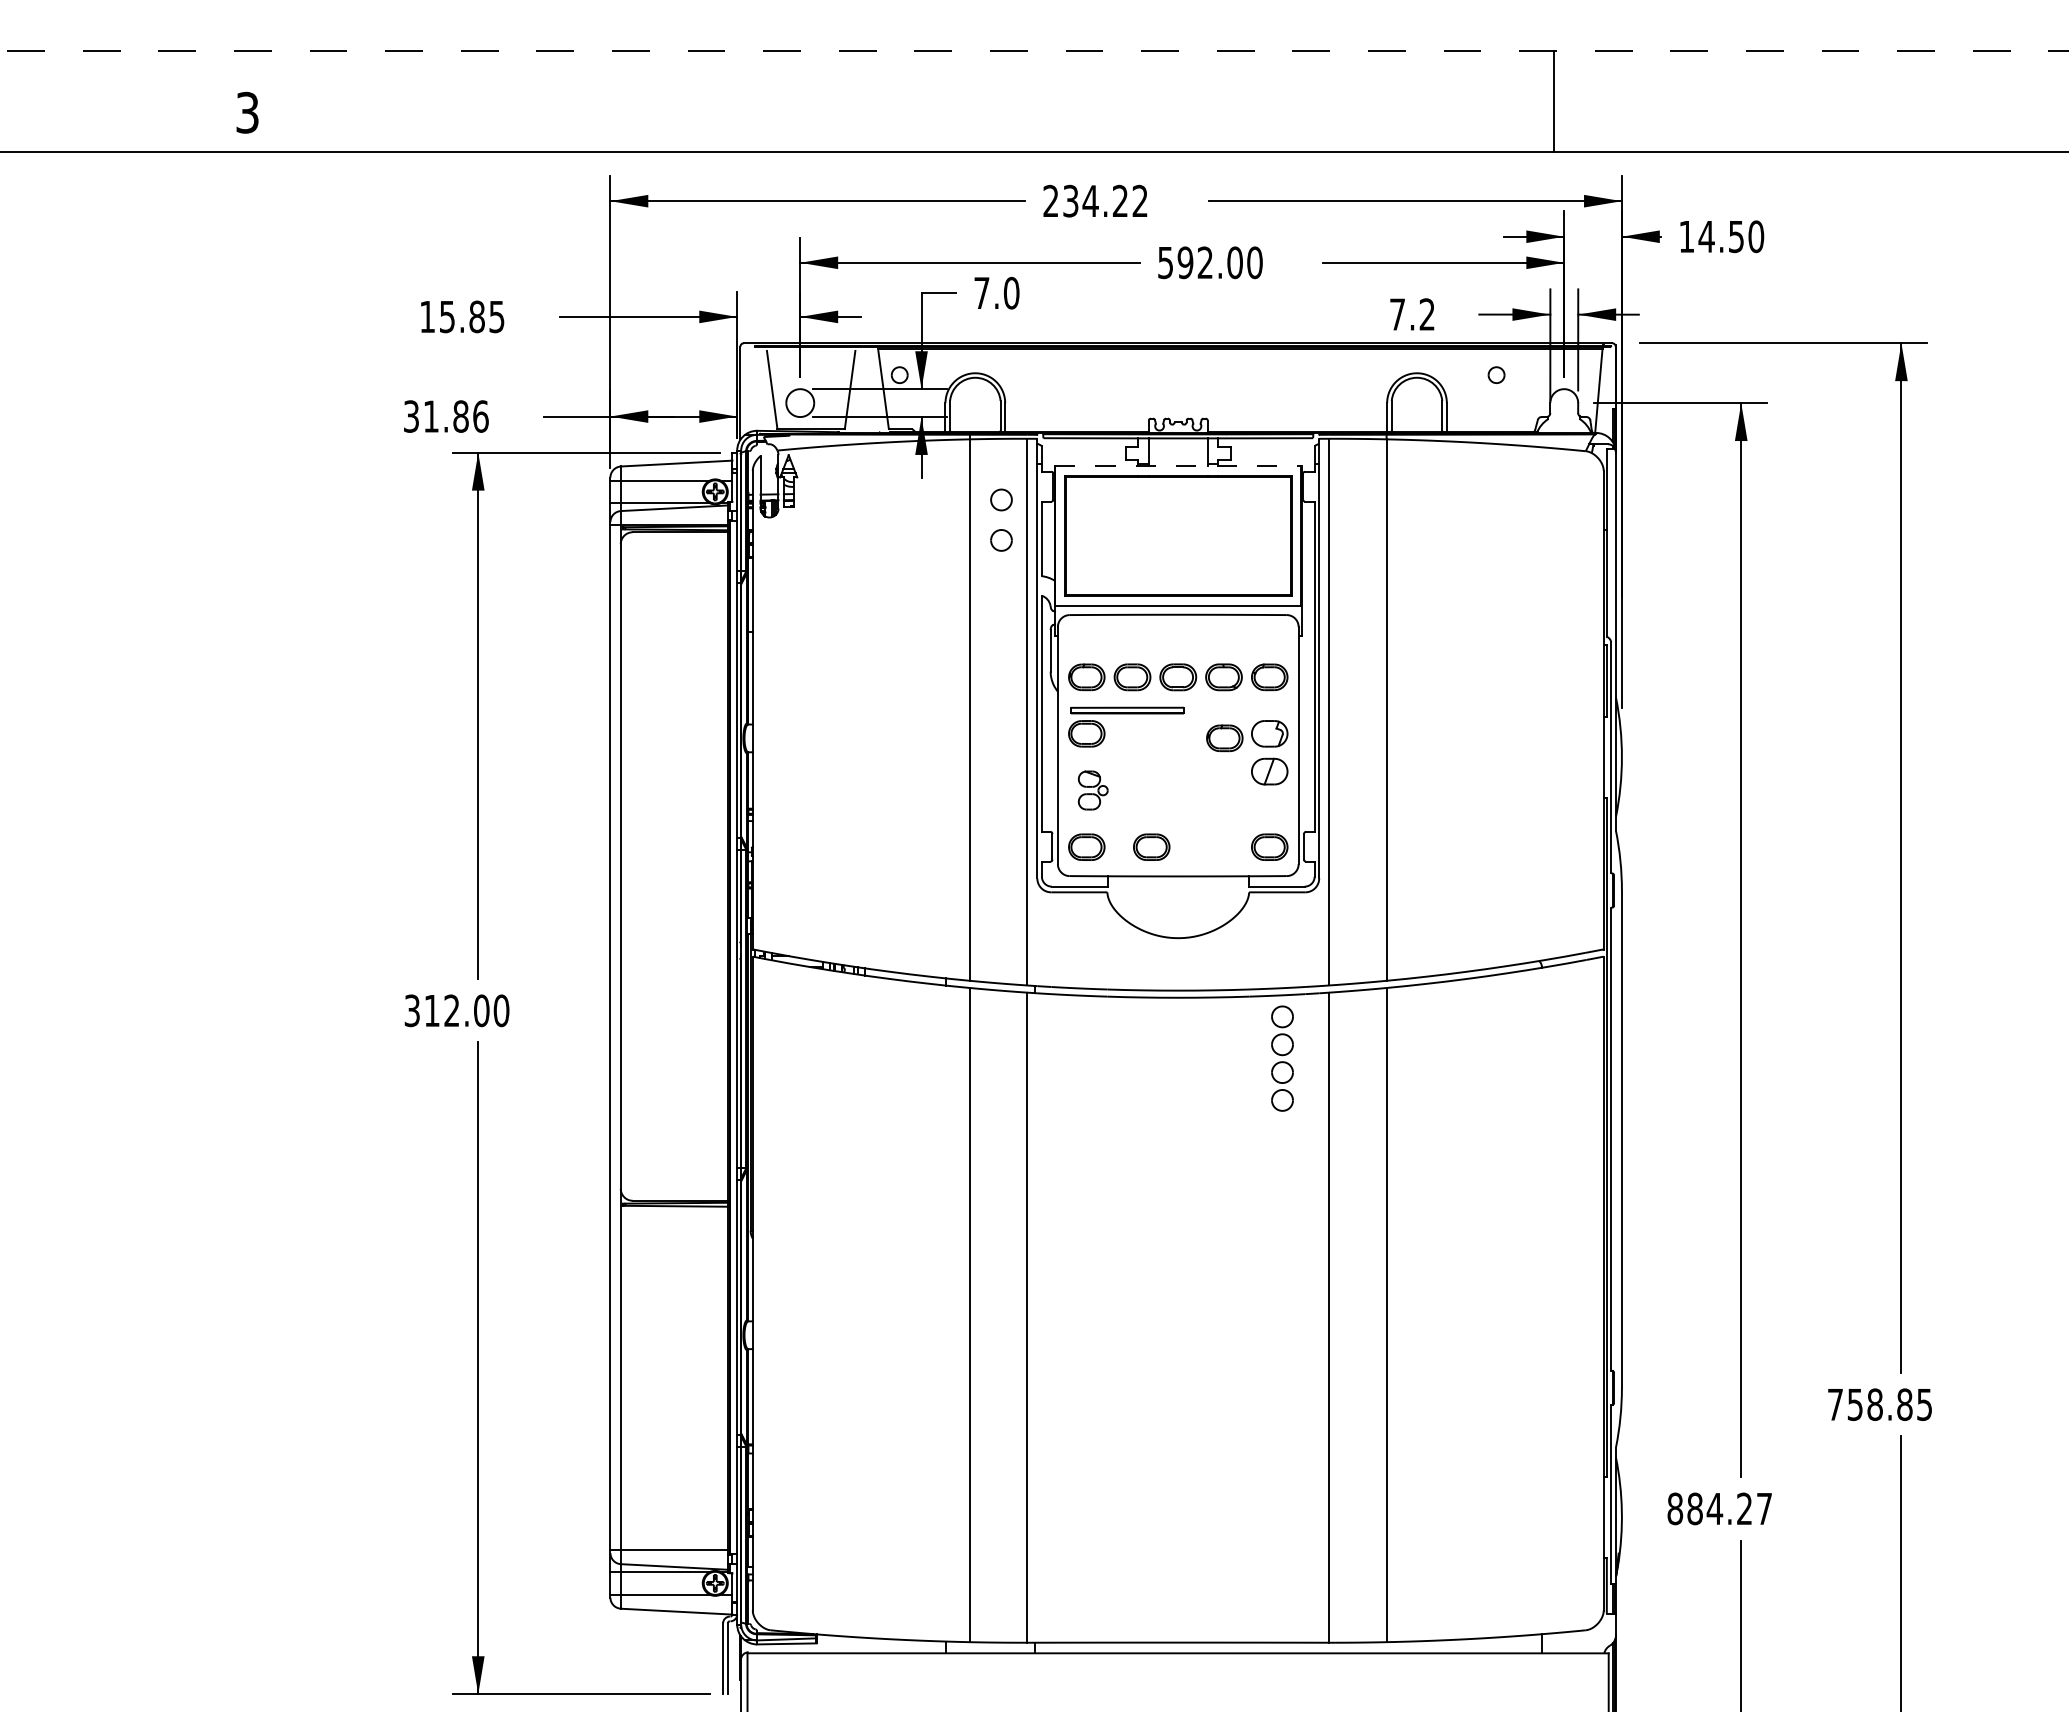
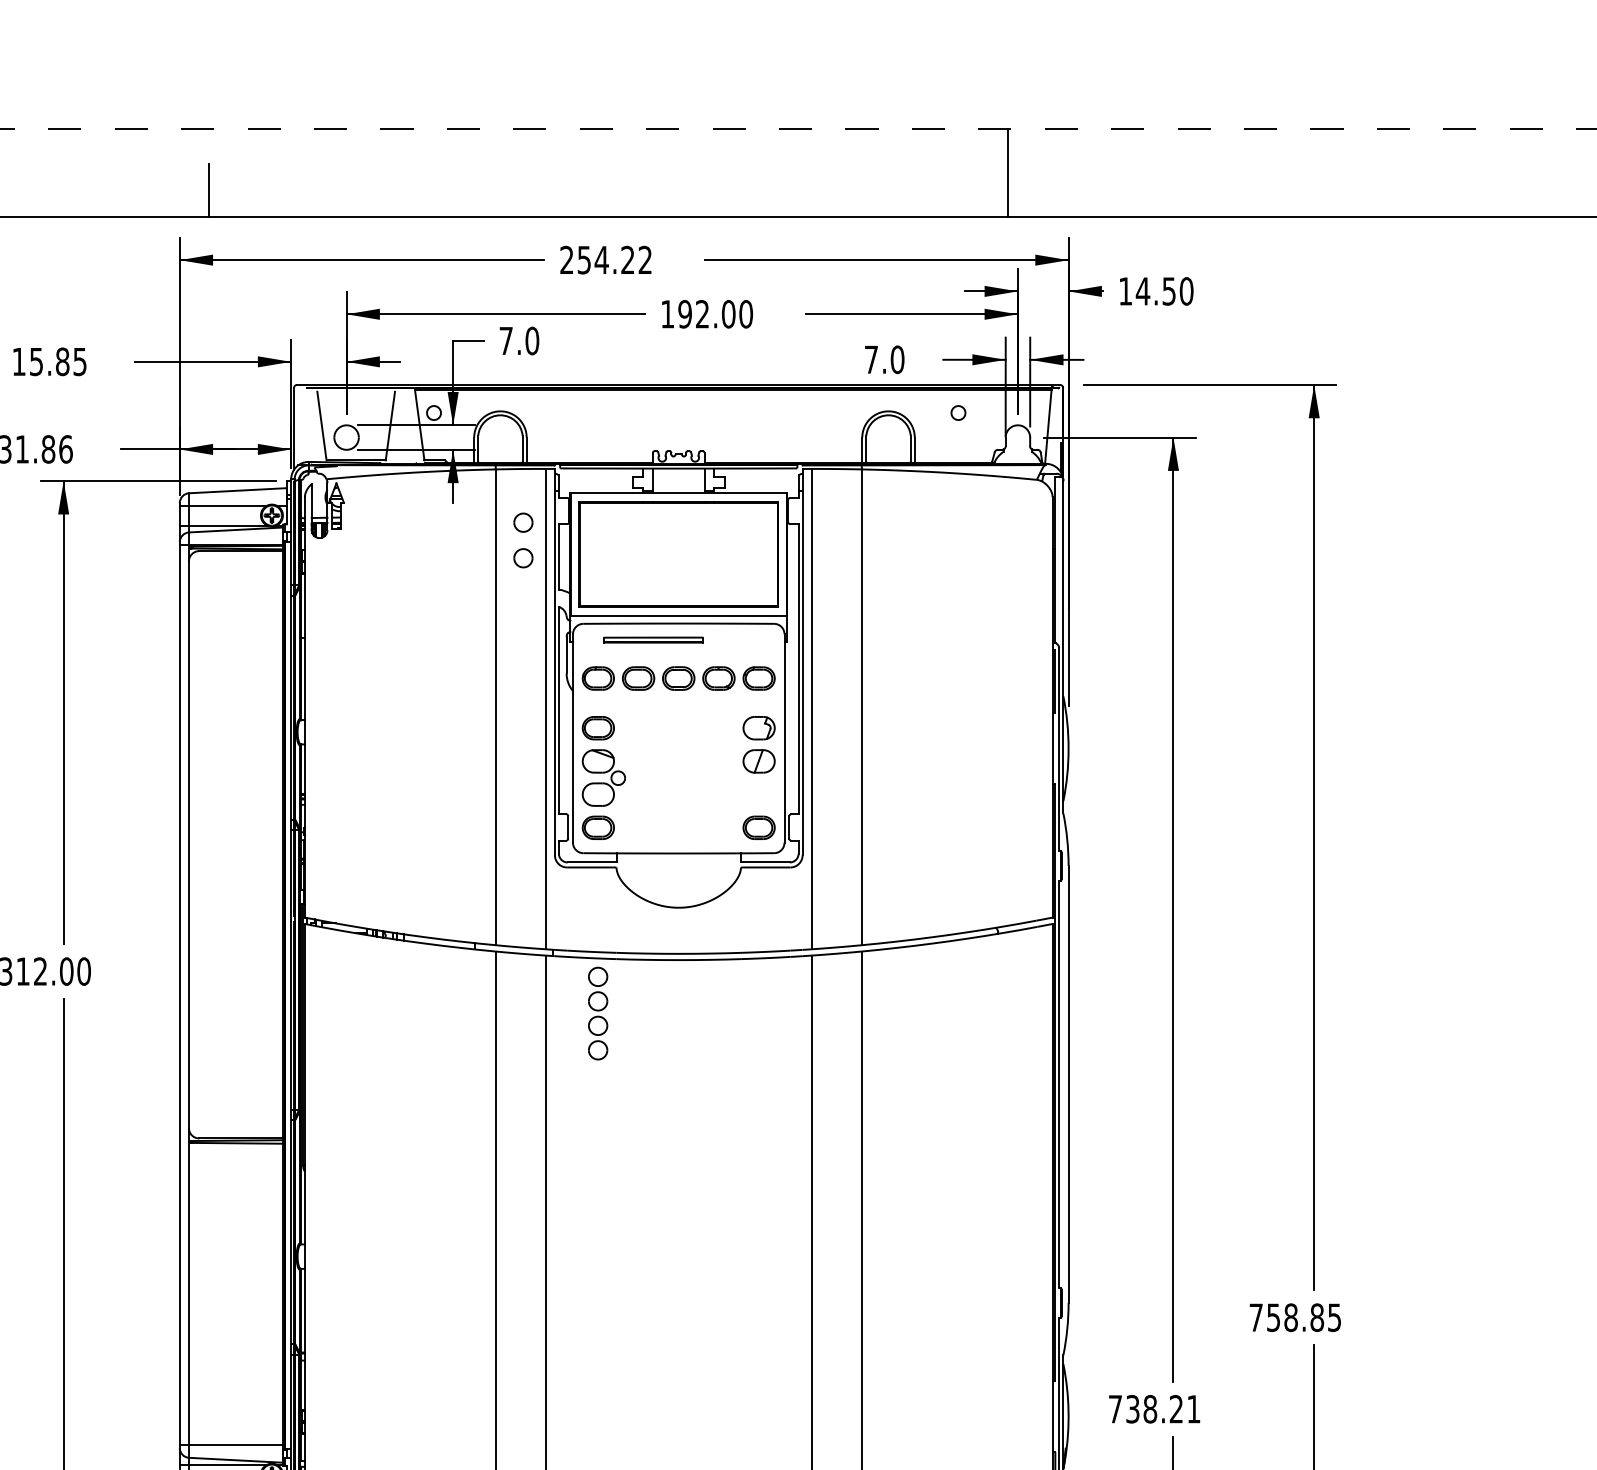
line: (643, 121) -> (208, 190), added
text: (1070, 200) -> (584, 259), 234.22 -> 254.22
text: (1165, 263) -> (667, 314), 592.00 -> 192.00
text: (1427, 314) -> (897, 359), 7.2 -> 7.0
line: (1178, 466) -> (678, 493), dashed -> solid
part: (1127, 710) -> (653, 640), moved
part: (1224, 738) -> (719, 732), removed
part: (1093, 790) -> (604, 777), size x1.67
part: (1151, 846) -> (655, 827), removed
part: (1282, 1058) -> (598, 1013), moved
text: (1719, 1508) -> (1154, 1408), 884.27 -> 738.21

